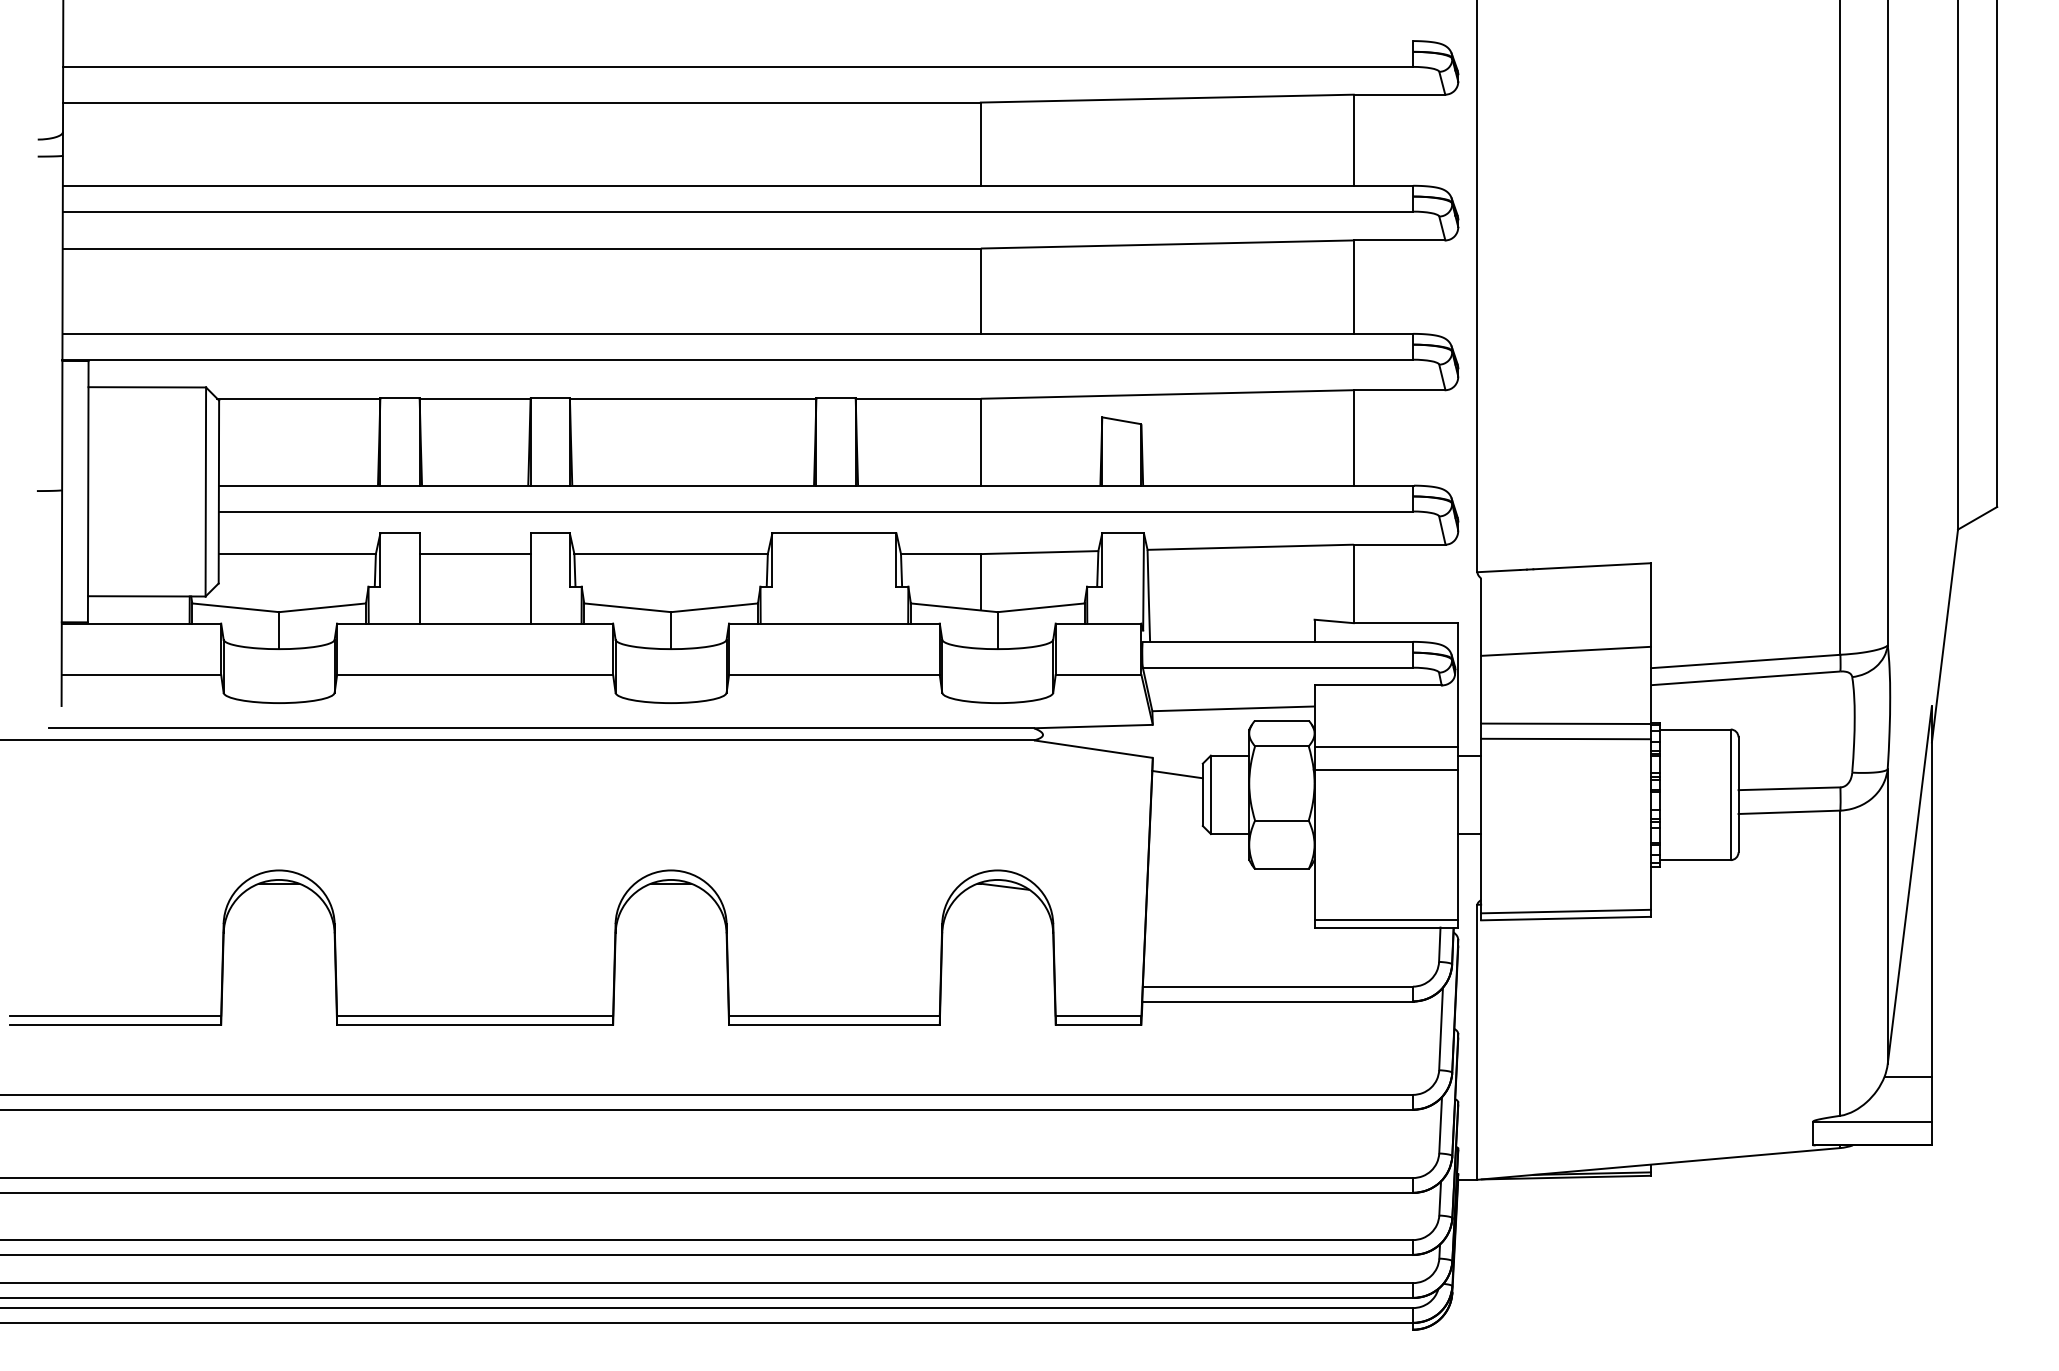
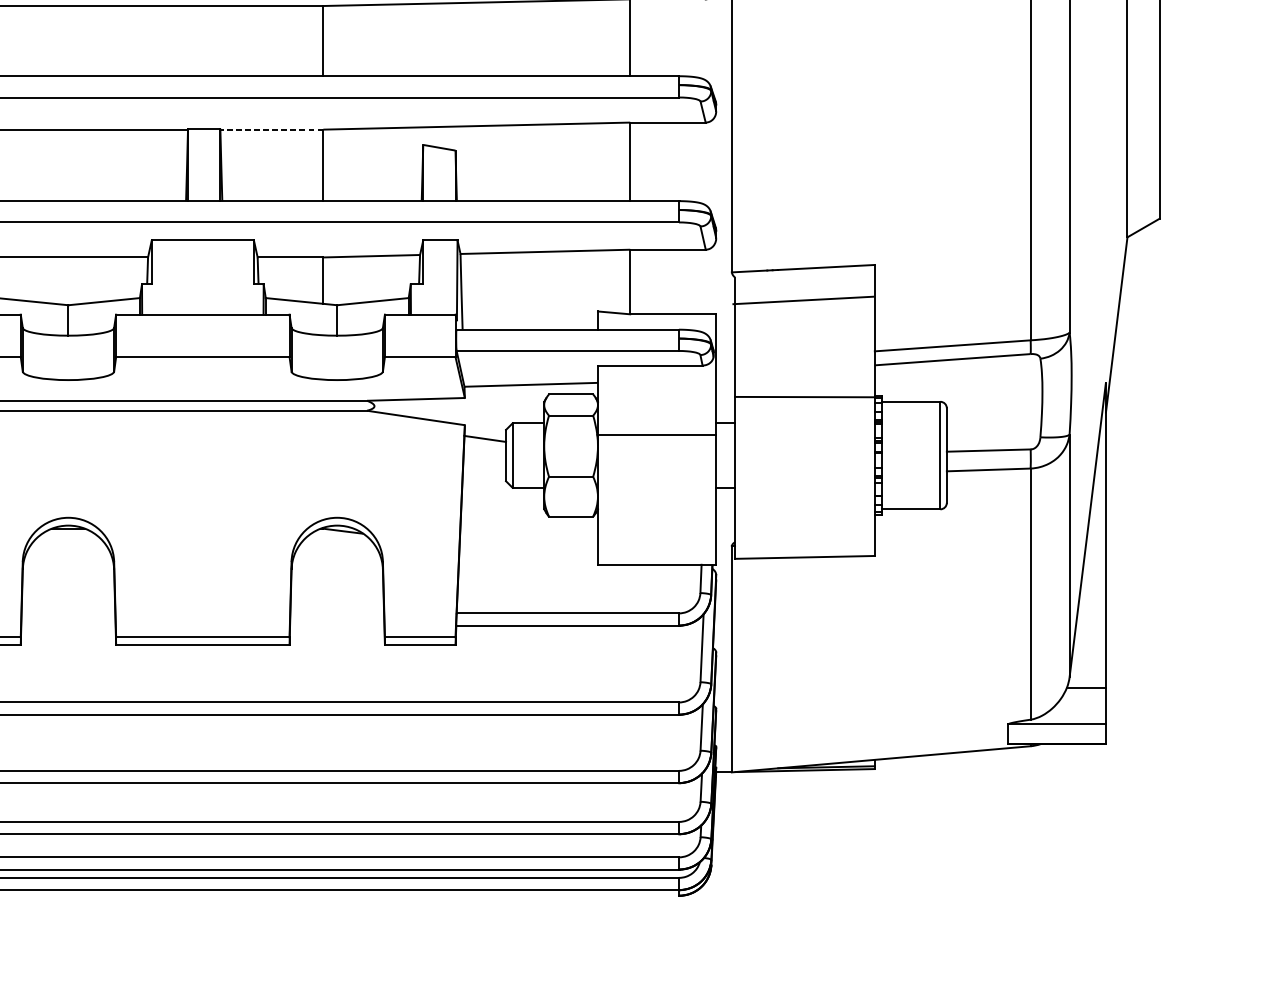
line: (918, 398) -> (272, 129), solid -> dashed
line: (1566, 650) -> (803, 299), moved
line: (1566, 738) -> (805, 409), removed
line: (1386, 747) -> (657, 416), removed
line: (1566, 911) -> (805, 551), removed
line: (1386, 920) -> (657, 558), removed

